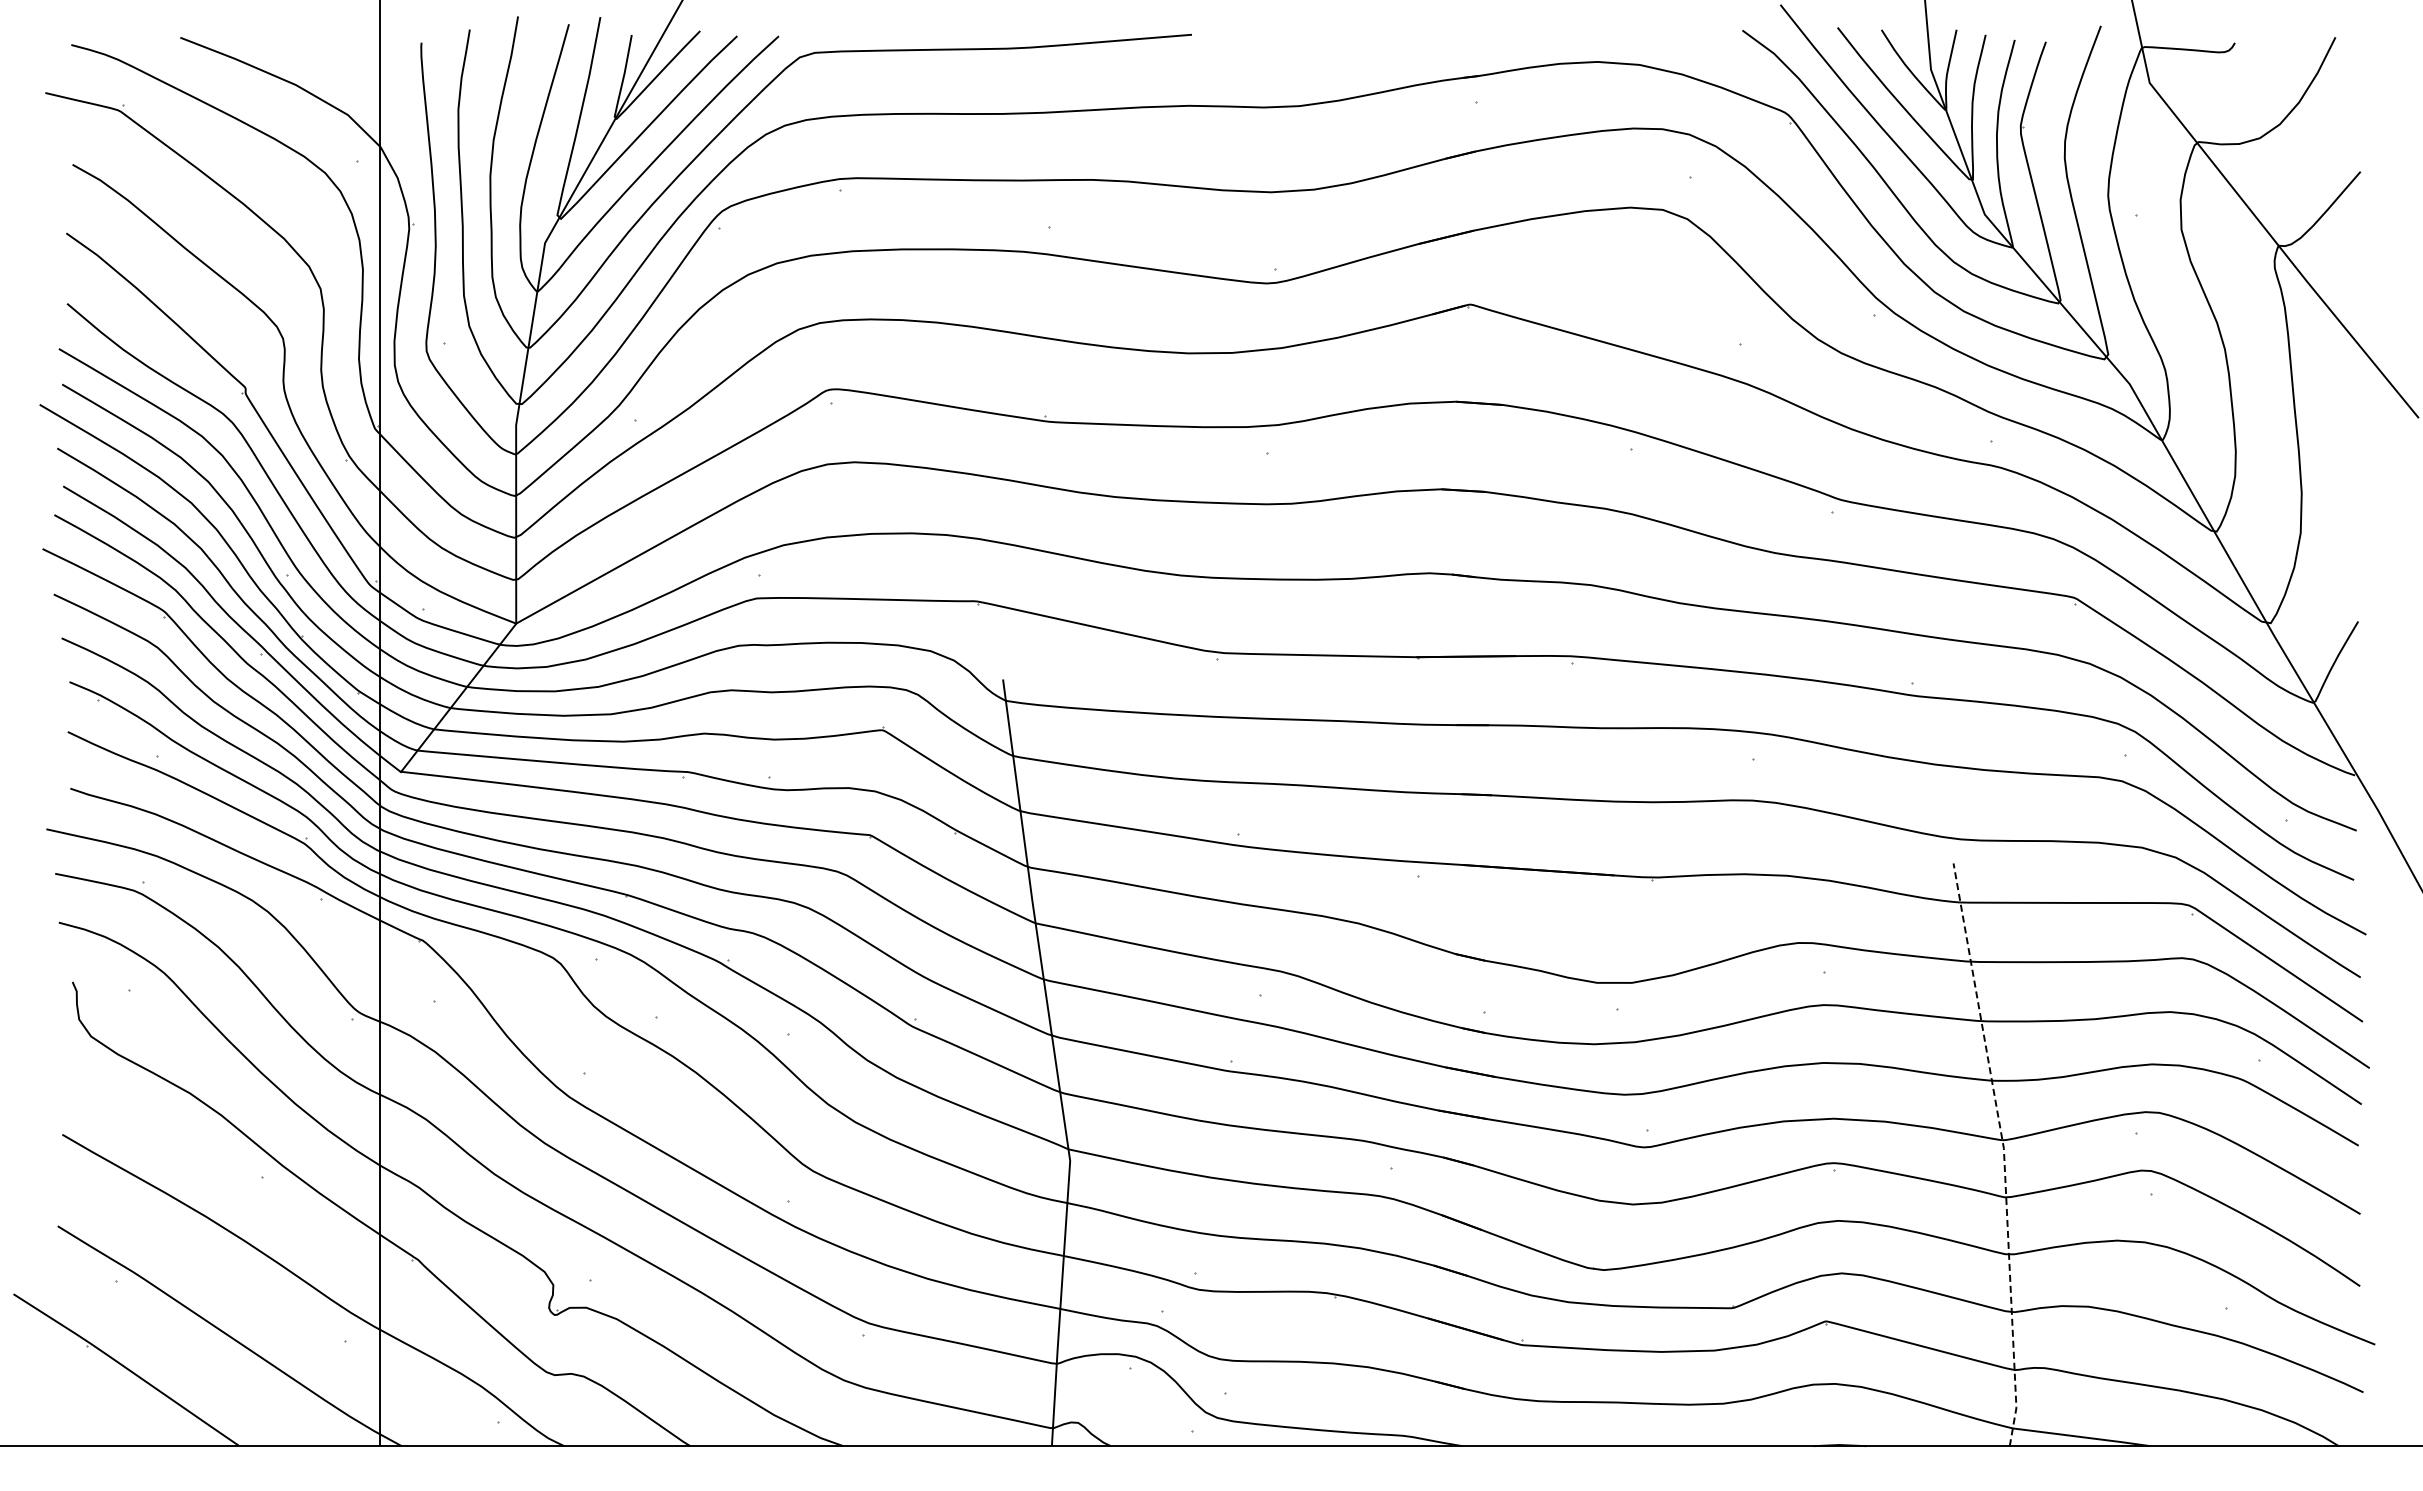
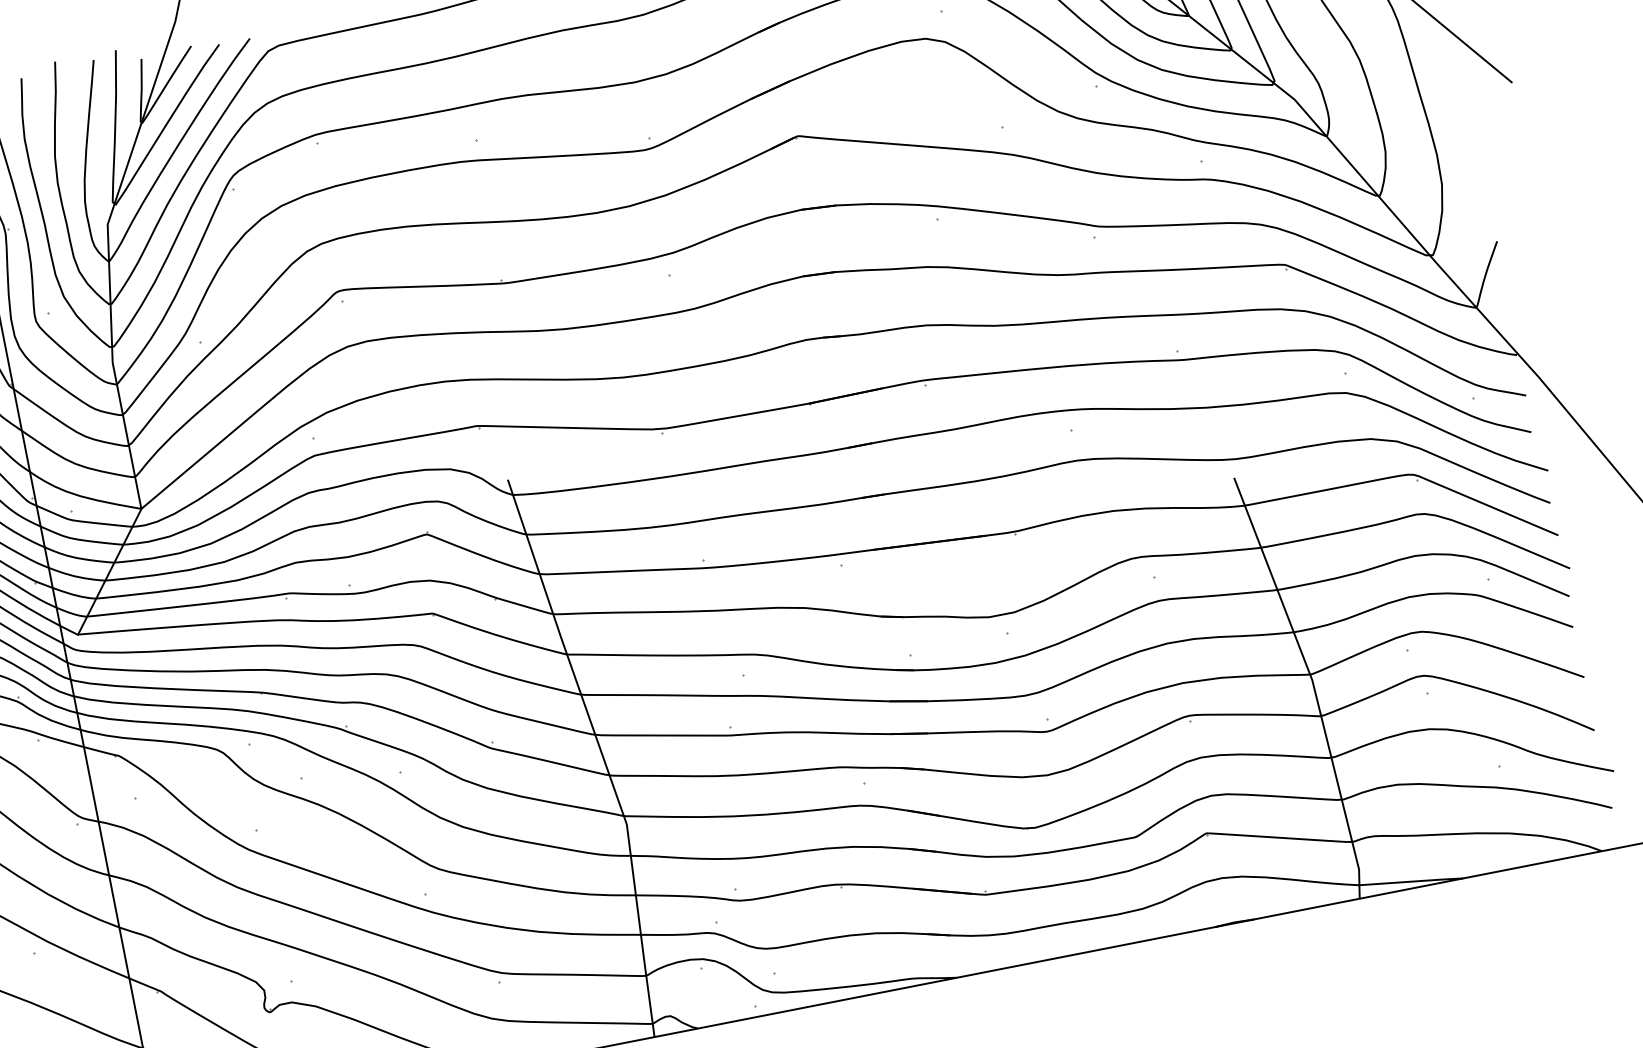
line: (2004, 1152) -> (1313, 683), dashed -> solid

